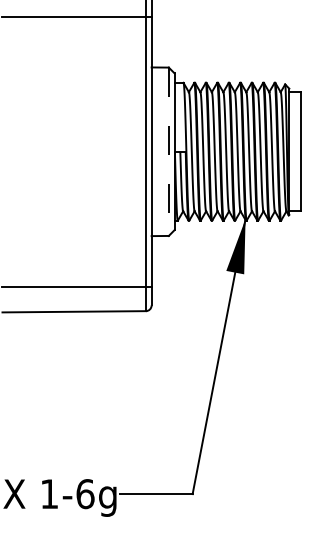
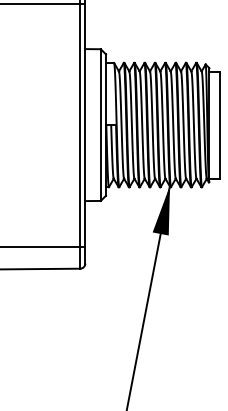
line: (168, 152) -> (100, 125), dashed -> solid

